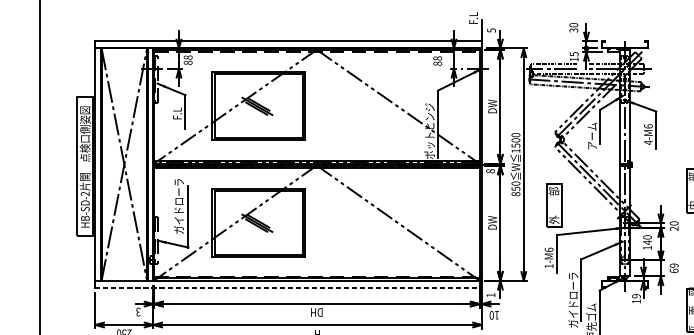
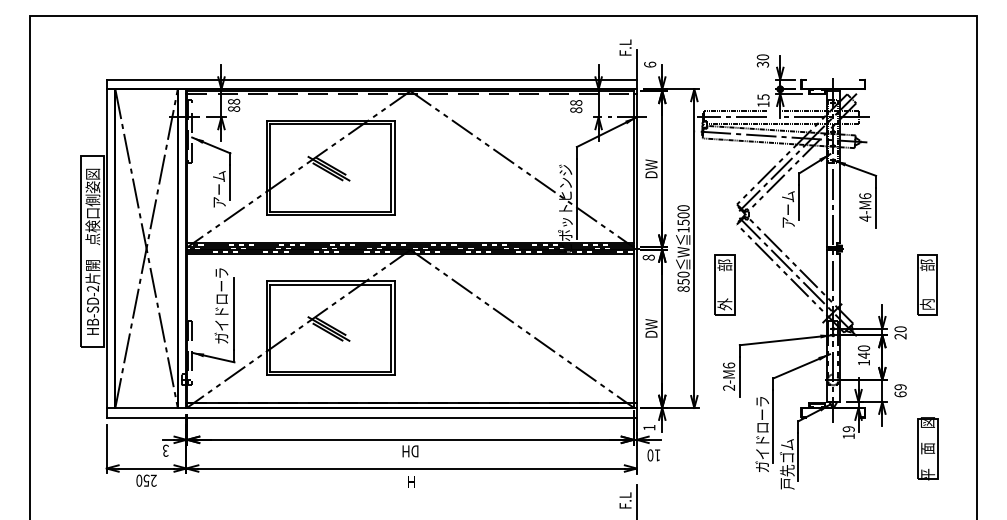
text: (491, 30) -> (650, 64), 5 -> 6
text: (177, 120) -> (219, 188), F.L -> アーム
part: (553, 205) -> (724, 284), moved
text: (548, 265) -> (728, 387), 1-M6 -> 2-M6
line: (289, 287) -> (372, 417), dashed -> solid

